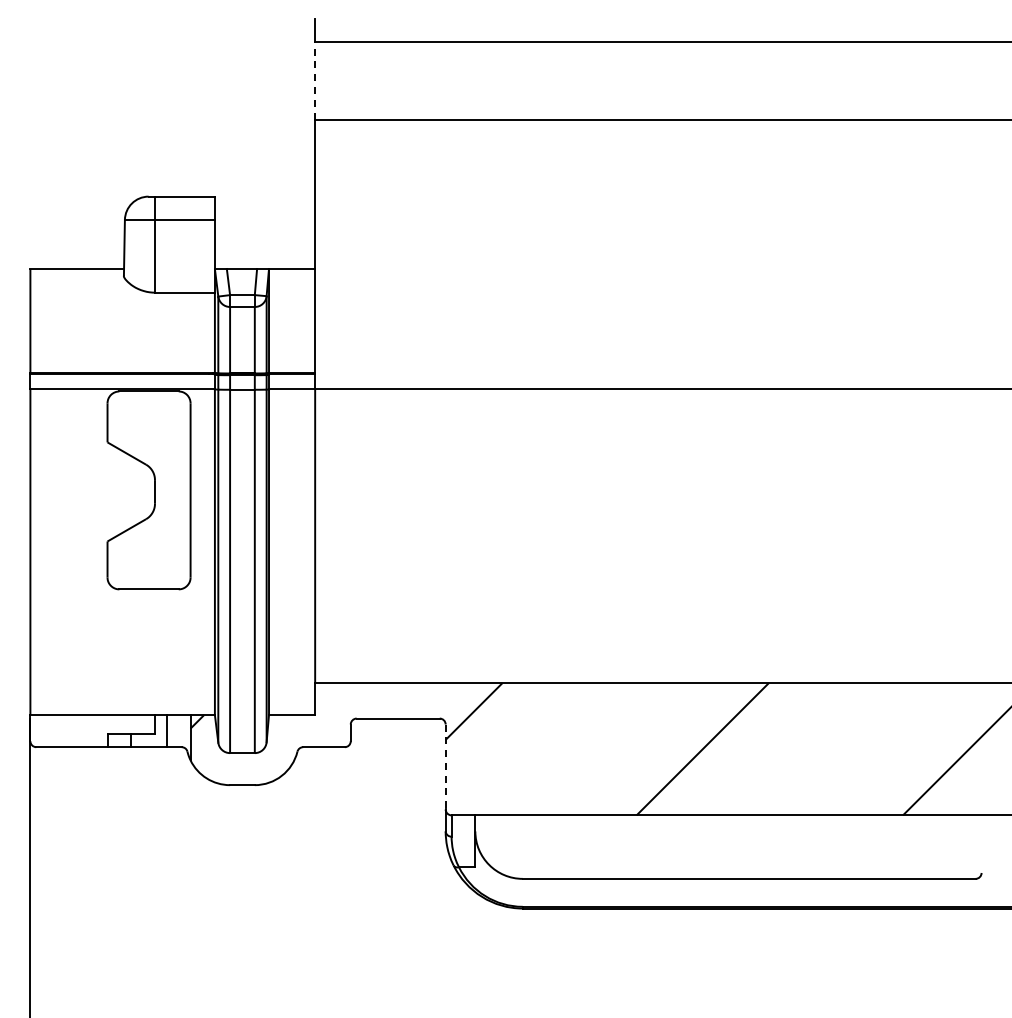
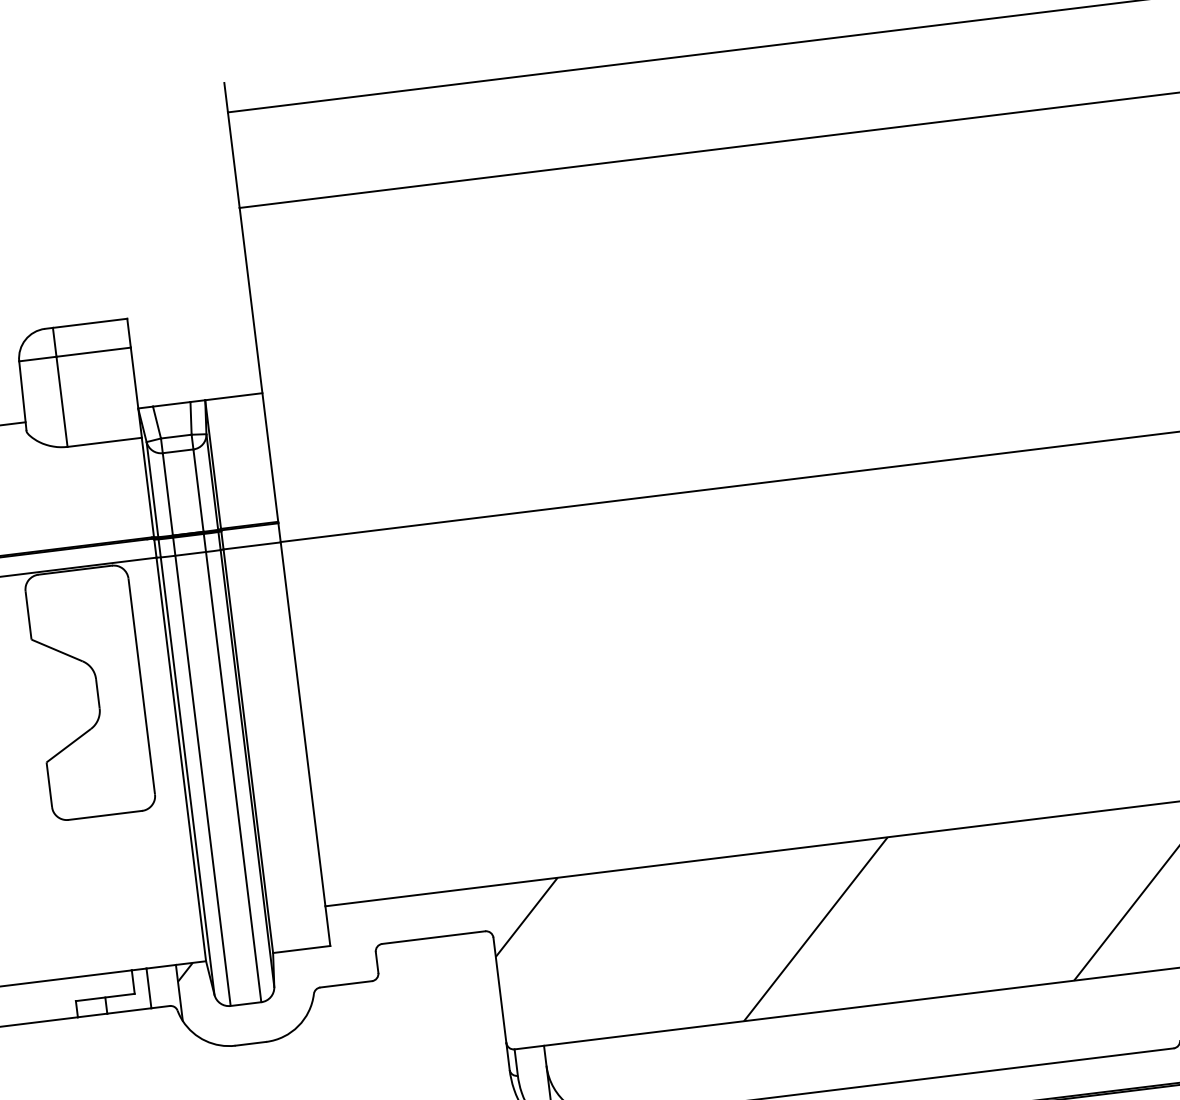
line: (315, 80) -> (234, 159), dashed -> solid
line: (445, 767) -> (499, 991), dashed -> solid

